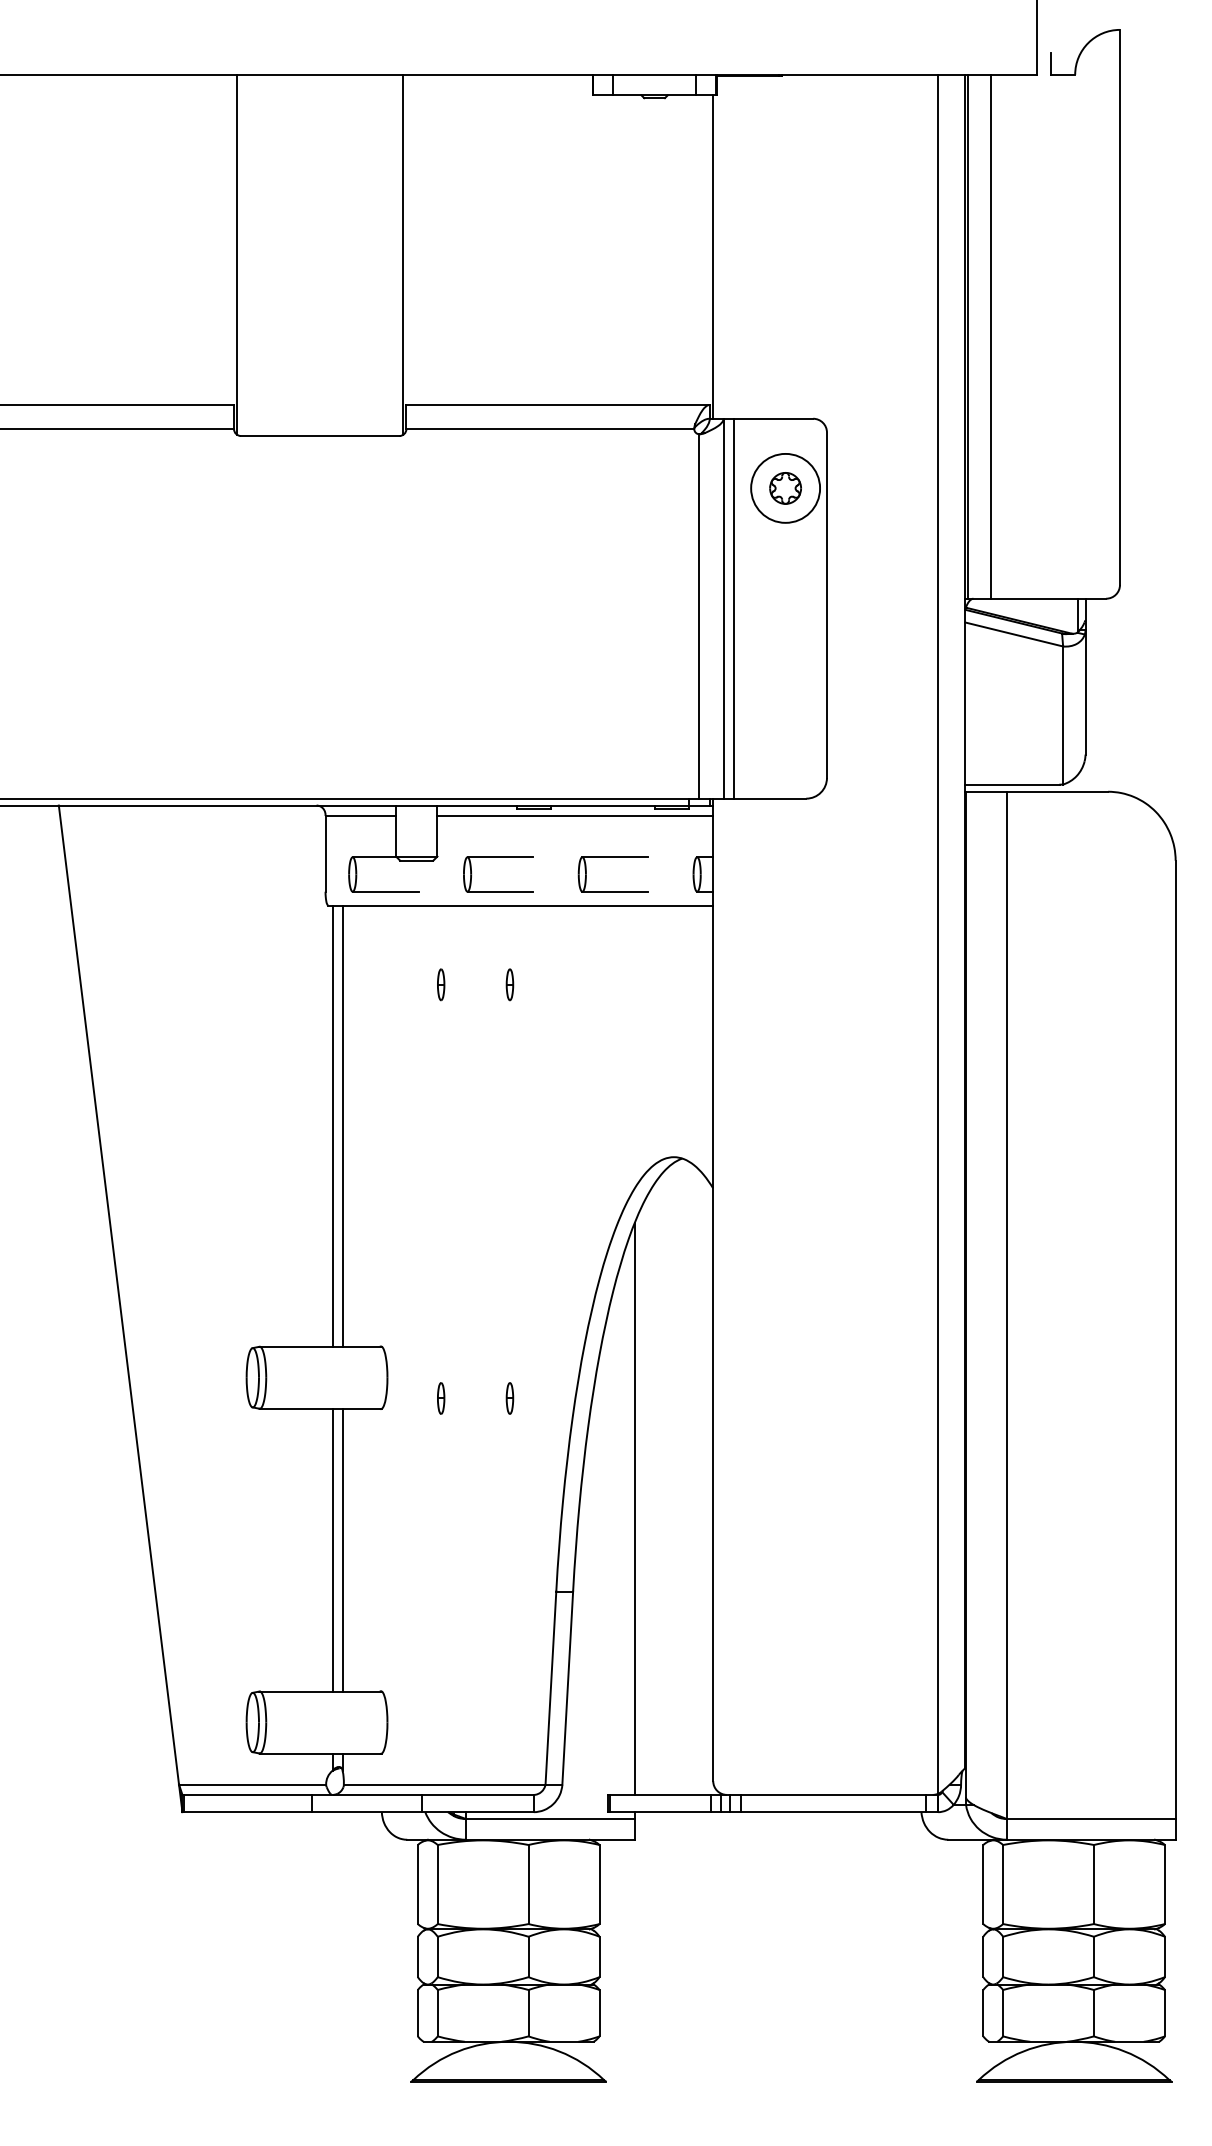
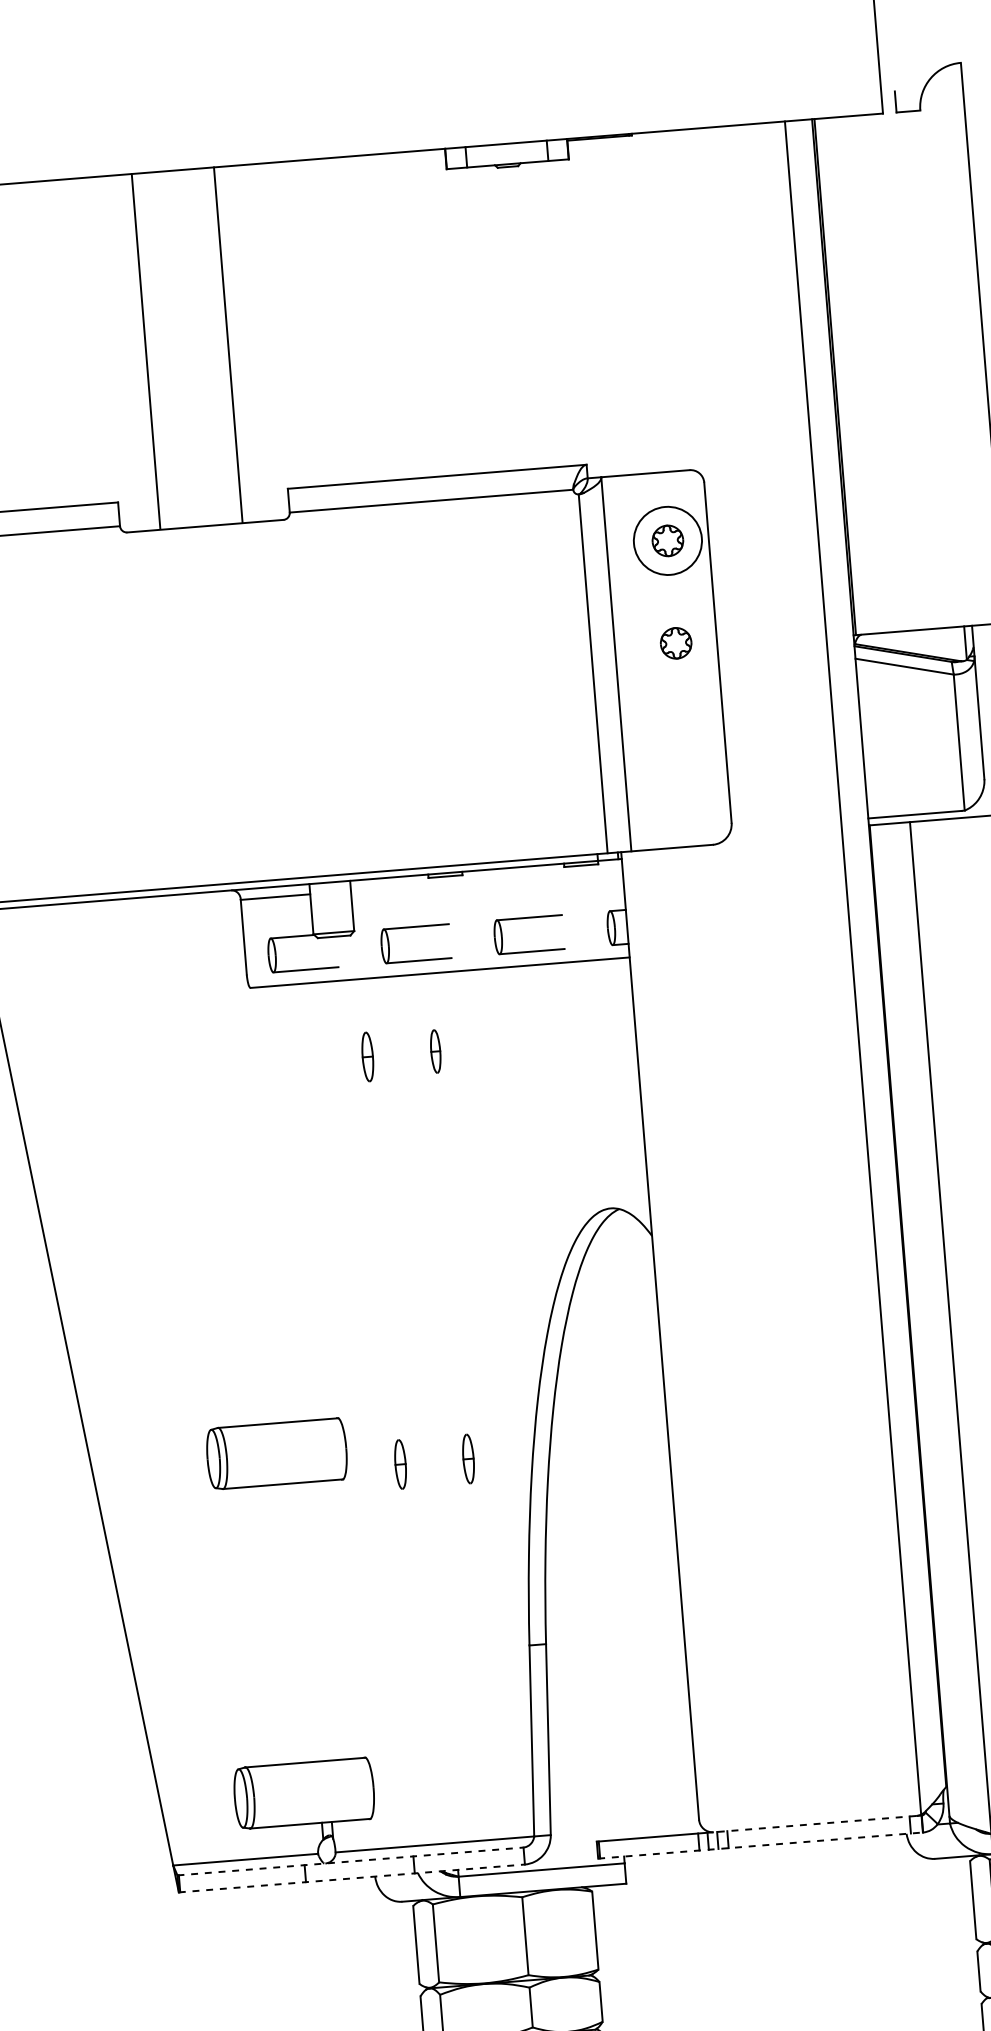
line: (237, 254) -> (146, 351), moved
line: (402, 254) -> (227, 344), moved
line: (713, 256) -> (578, 318), removed
line: (991, 336) -> (858, 375), removed
part: (785, 592) -> (676, 643), added
line: (733, 608) -> (626, 663), removed
line: (575, 815) -> (486, 879), removed
part: (441, 984) -> (368, 1056), size x1.6
part: (509, 984) -> (435, 1051), size x1.4
line: (332, 1125) -> (272, 1204), removed
line: (342, 1125) -> (282, 1203), removed
part: (441, 1398) -> (401, 1464), size x1.6
part: (509, 1398) -> (468, 1459), size x1.6
line: (634, 1508) -> (599, 1557), removed
line: (332, 1549) -> (305, 1621), removed
line: (342, 1549) -> (315, 1621), removed
line: (358, 1794) -> (350, 1861), solid -> dashed
line: (829, 1794) -> (814, 1823), solid -> dashed
line: (358, 1812) -> (352, 1878), solid -> dashed
line: (773, 1812) -> (760, 1845), solid -> dashed

